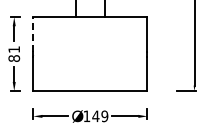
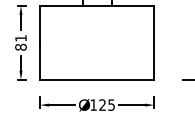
line: (33, 33) -> (40, 22), dashed -> solid
text: (100, 115) -> (107, 104), 149 -> 125

